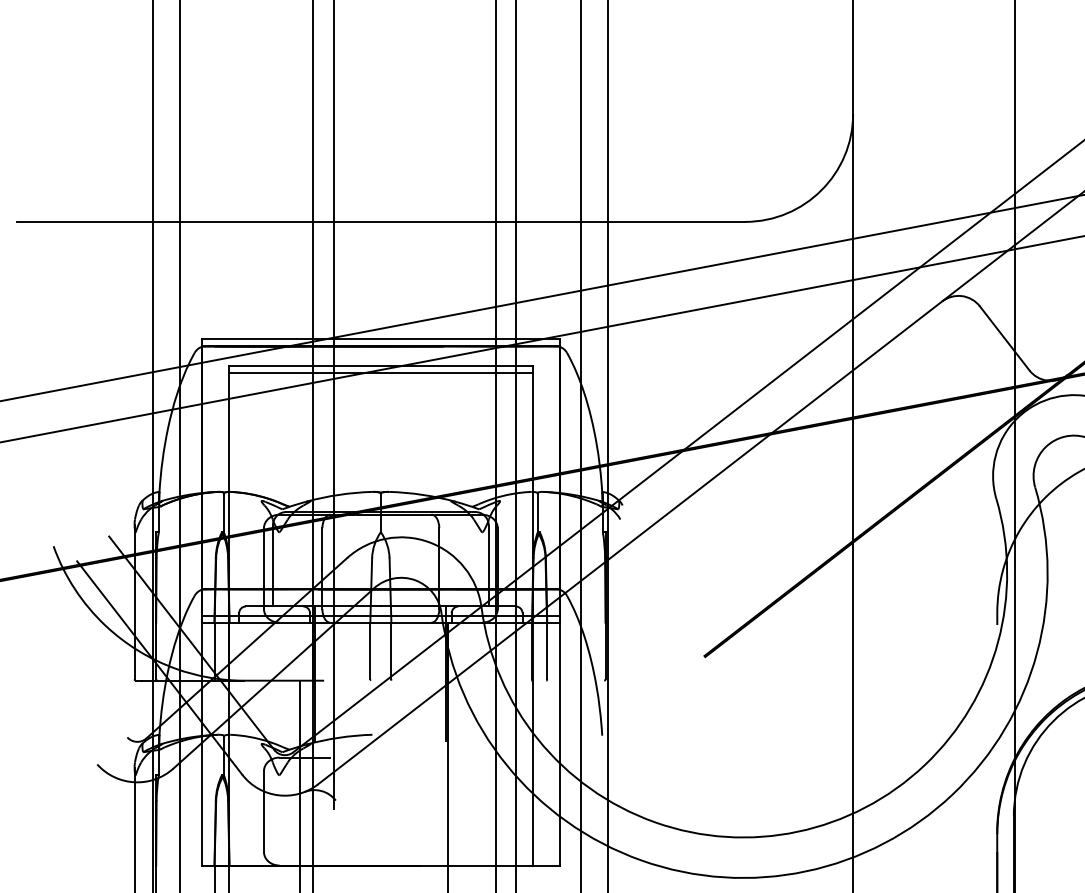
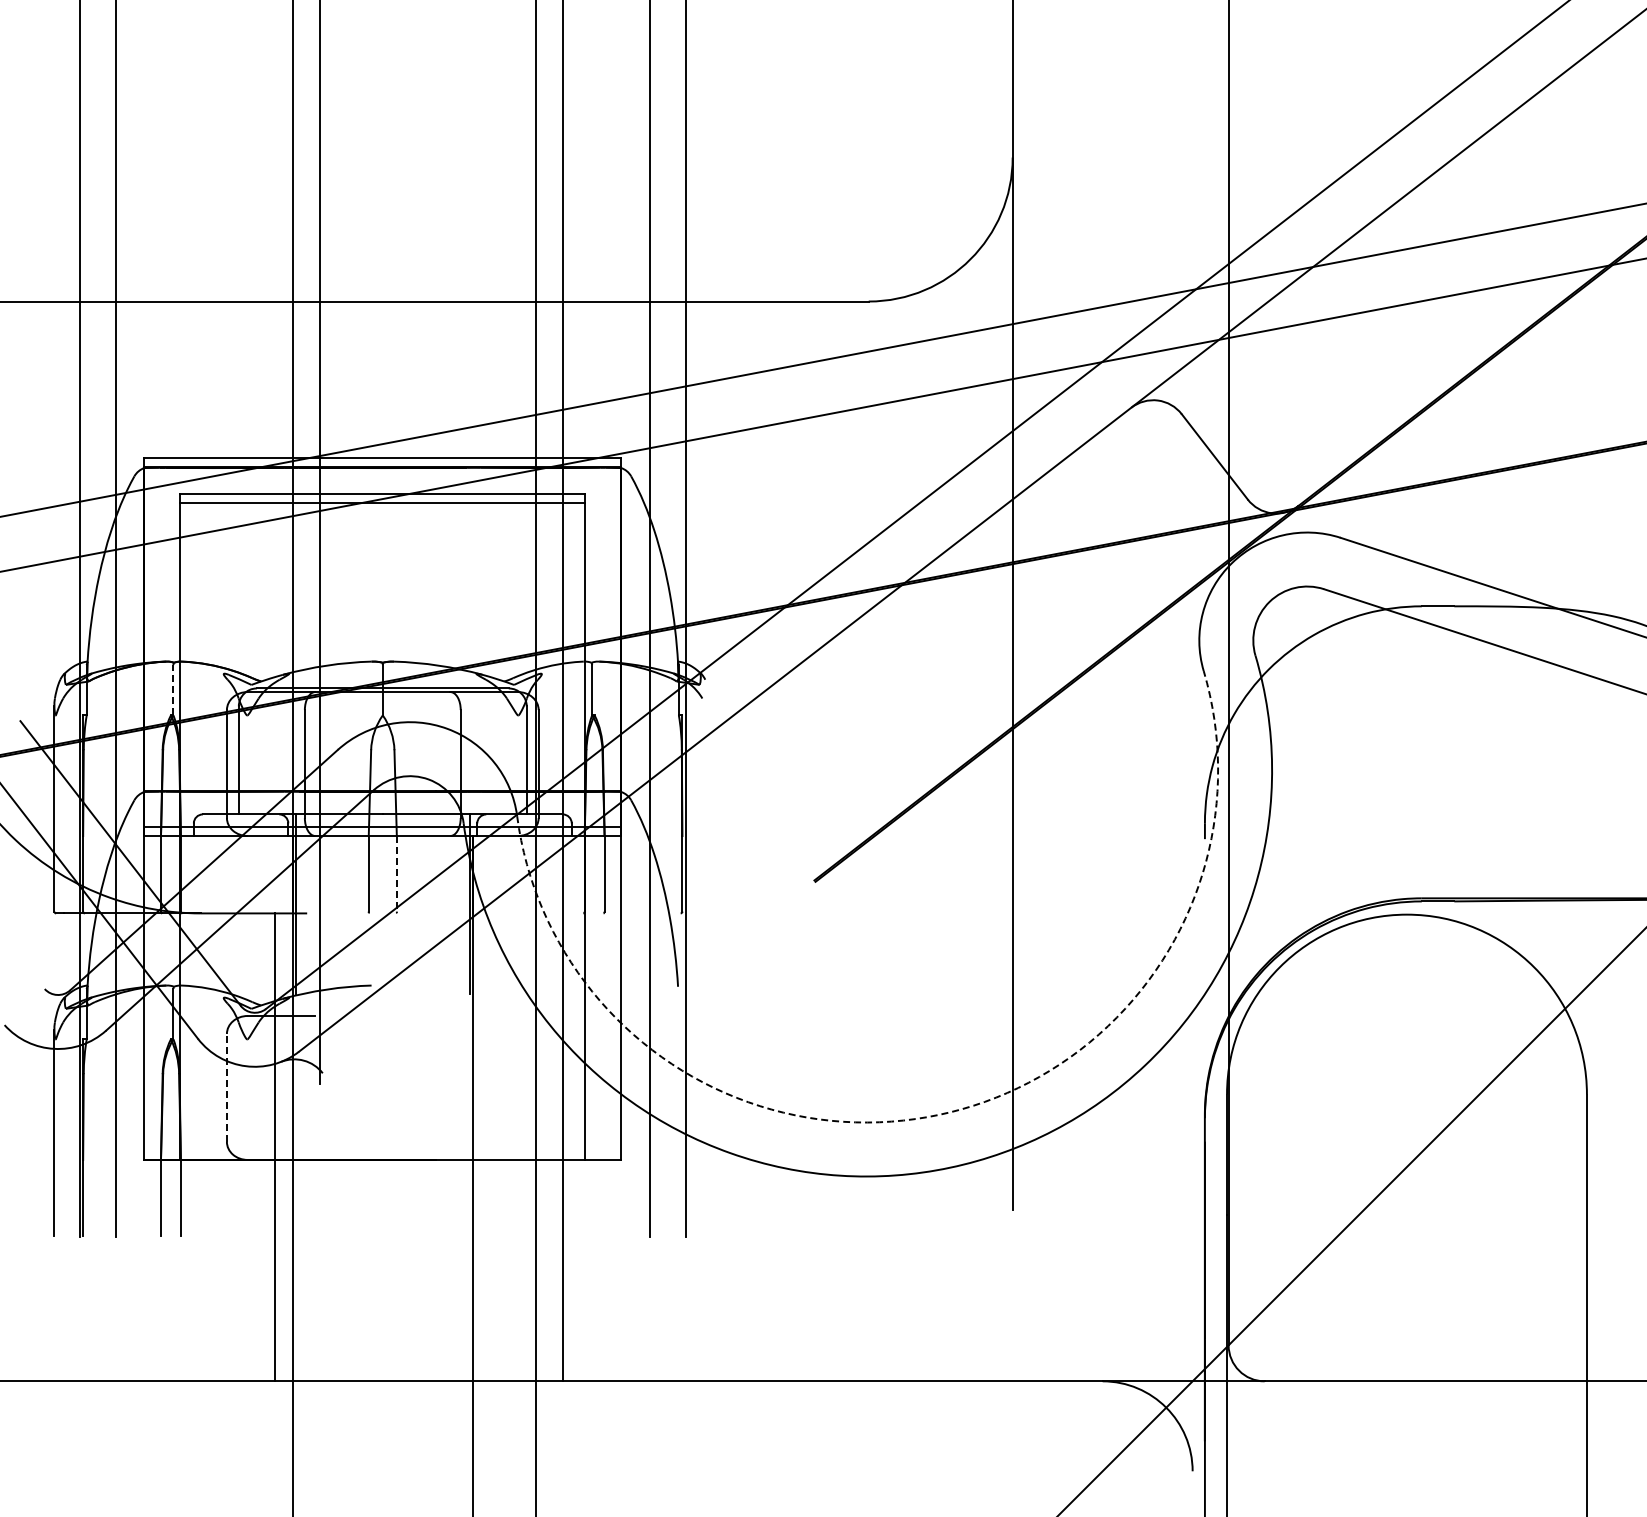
line: (223, 512) -> (173, 689), solid -> dashed
line: (391, 650) -> (396, 873), solid -> dashed
line: (263, 811) -> (226, 1087), solid -> dashed
arc: (797, 831) -> (938, 1114), solid -> dashed

